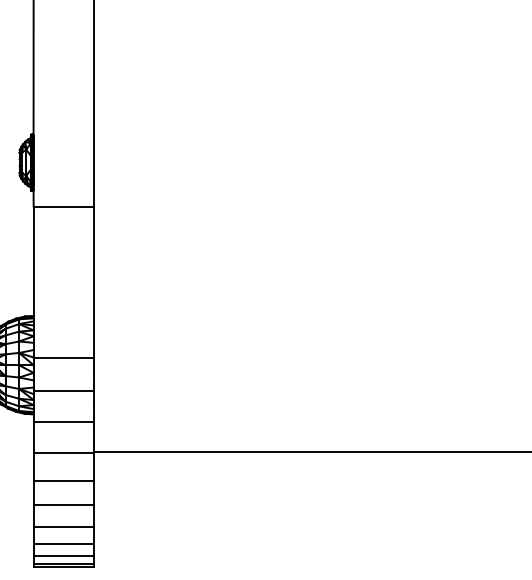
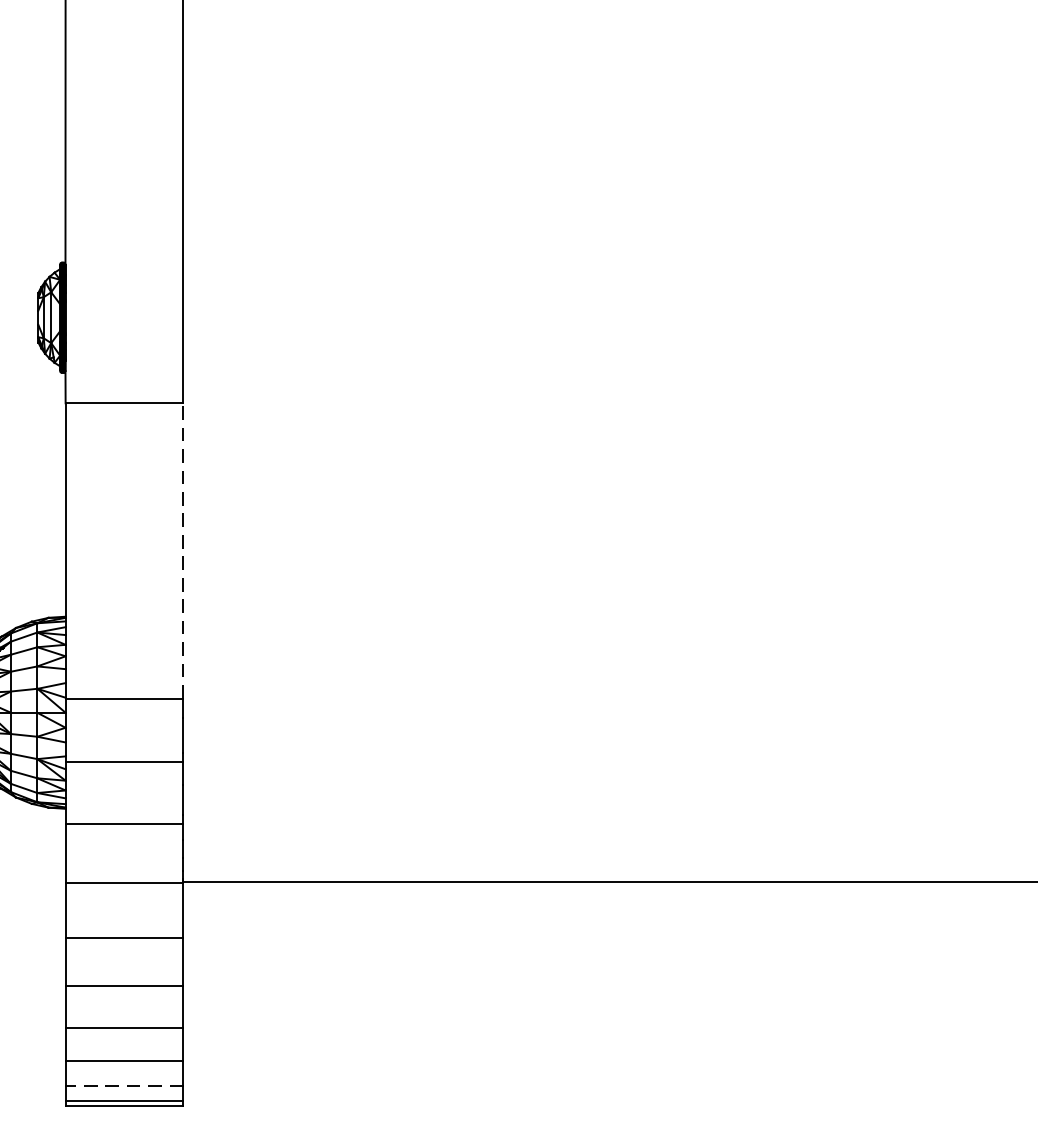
line: (94, 282) -> (184, 551), solid -> dashed
line: (63, 556) -> (123, 1086), solid -> dashed

